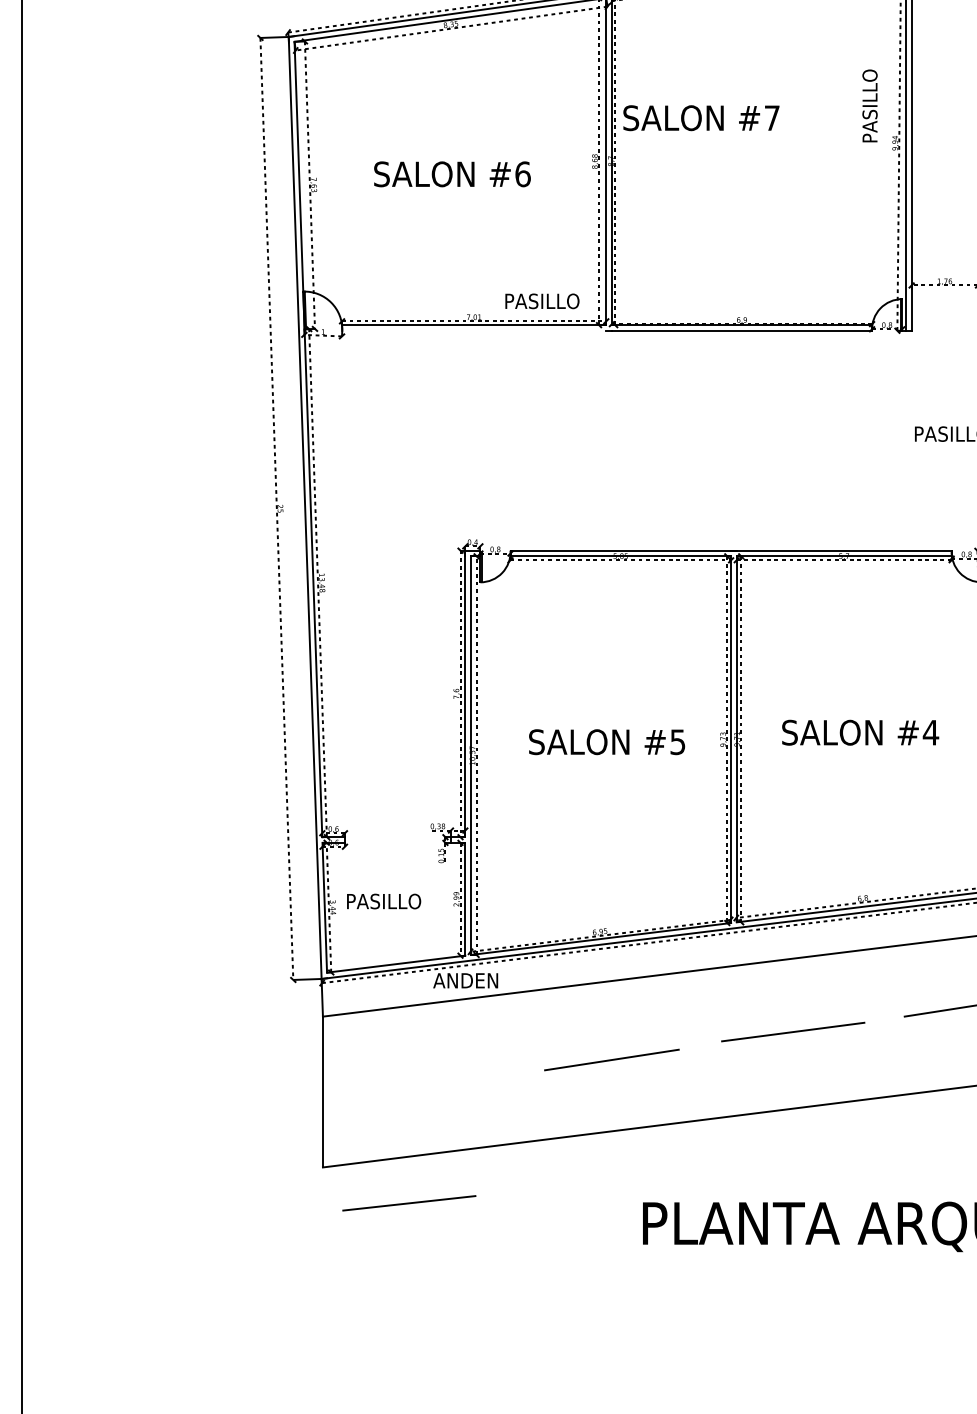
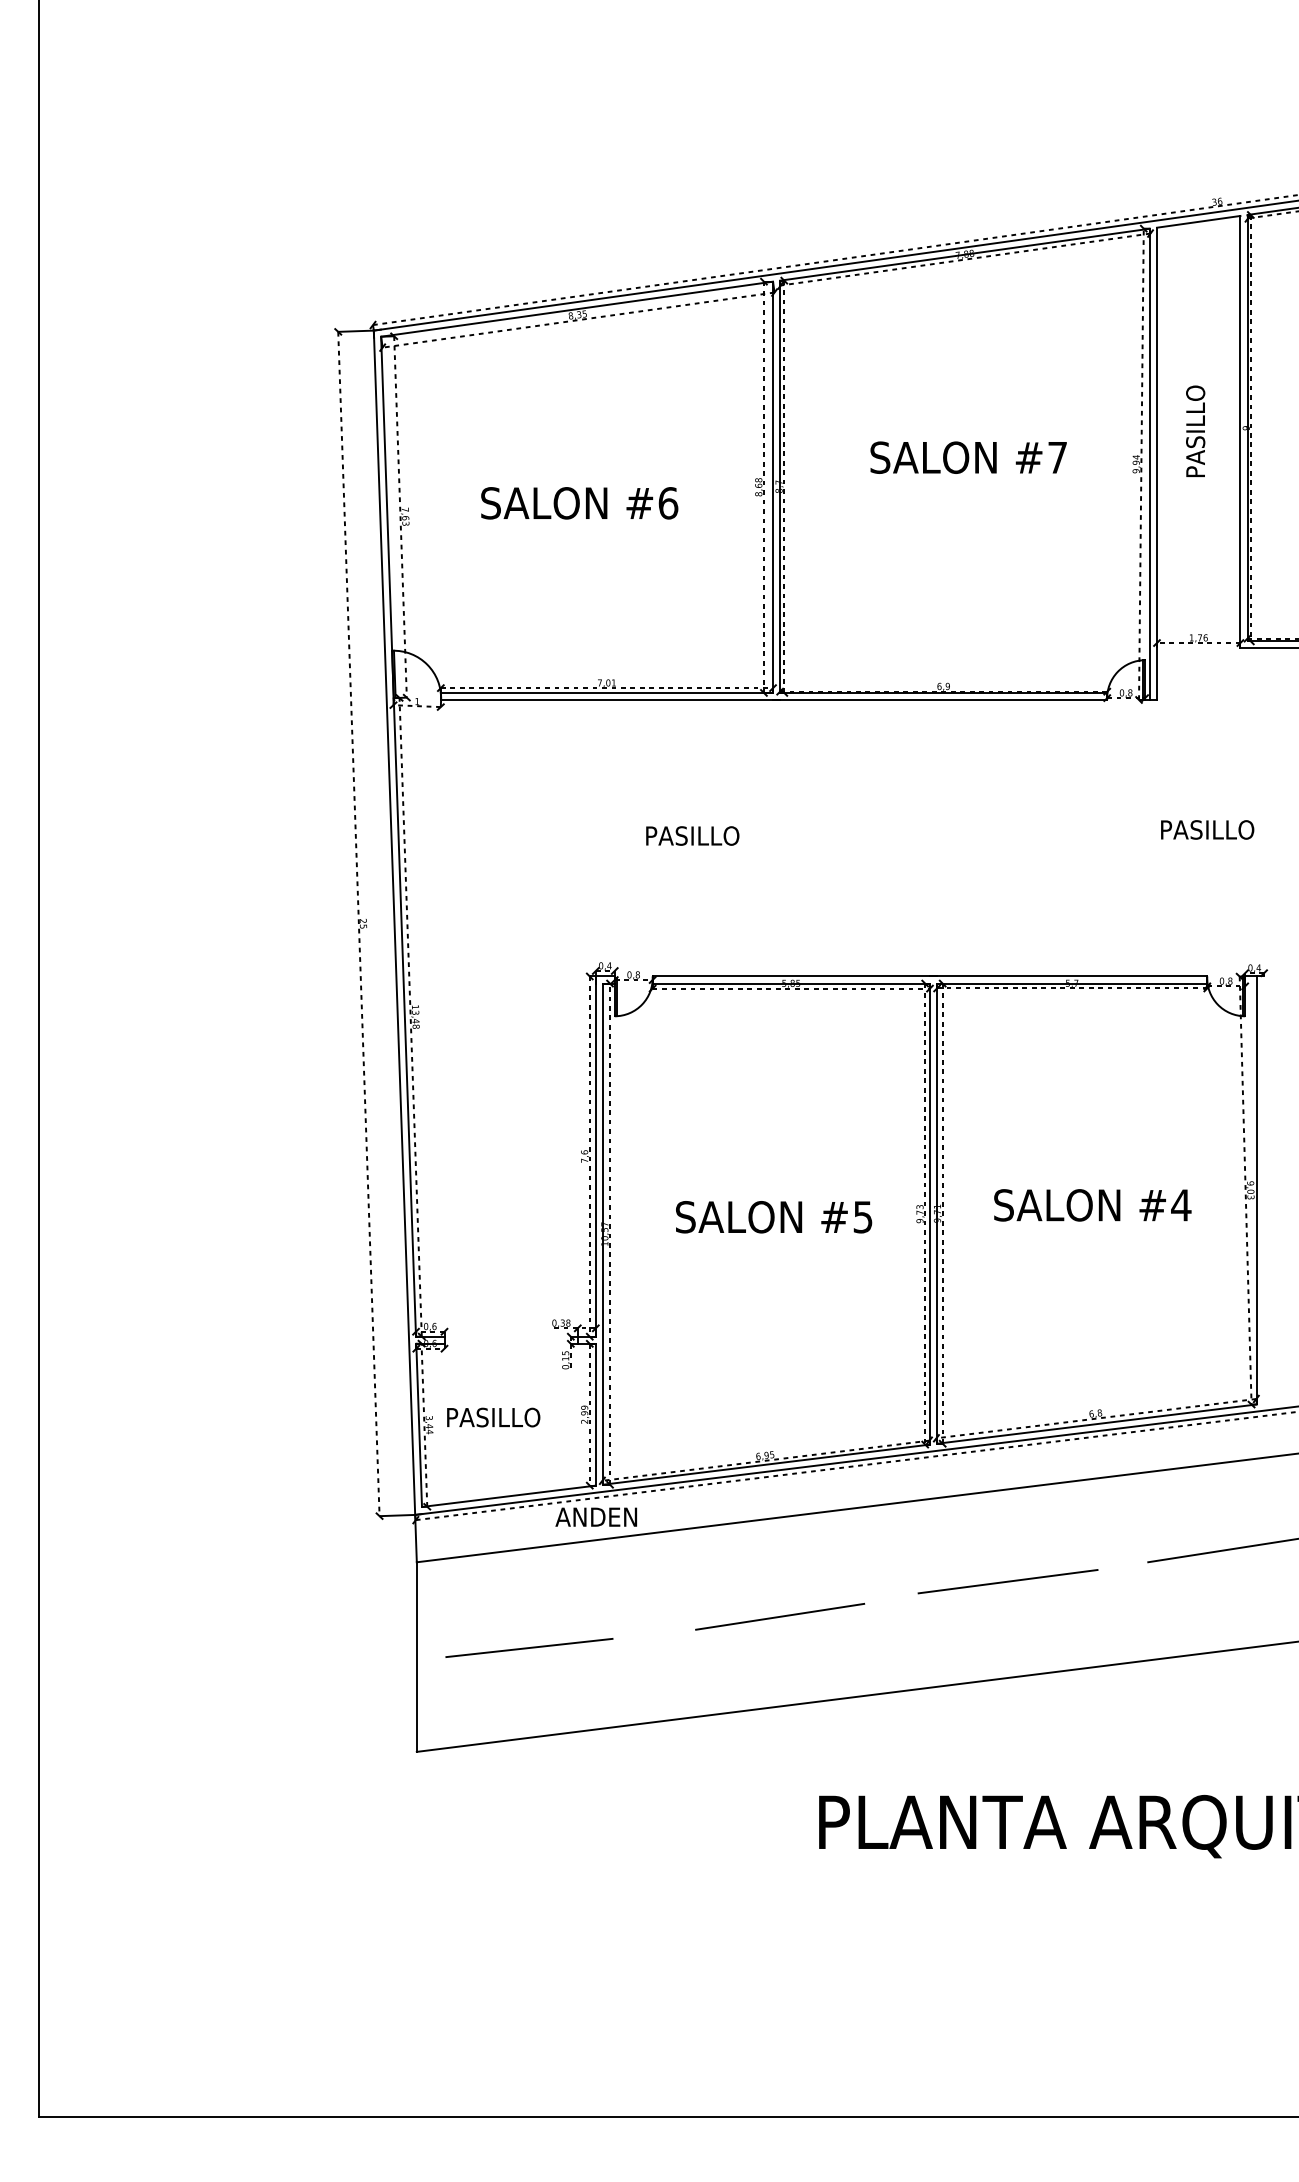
text: (869, 105) -> (1195, 430), moved
text: (701, 118) -> (968, 457), moved
text: (542, 300) -> (692, 835), moved
line: (476, 331) -> (610, 700), added
line: (409, 1202) -> (529, 1647), moved

